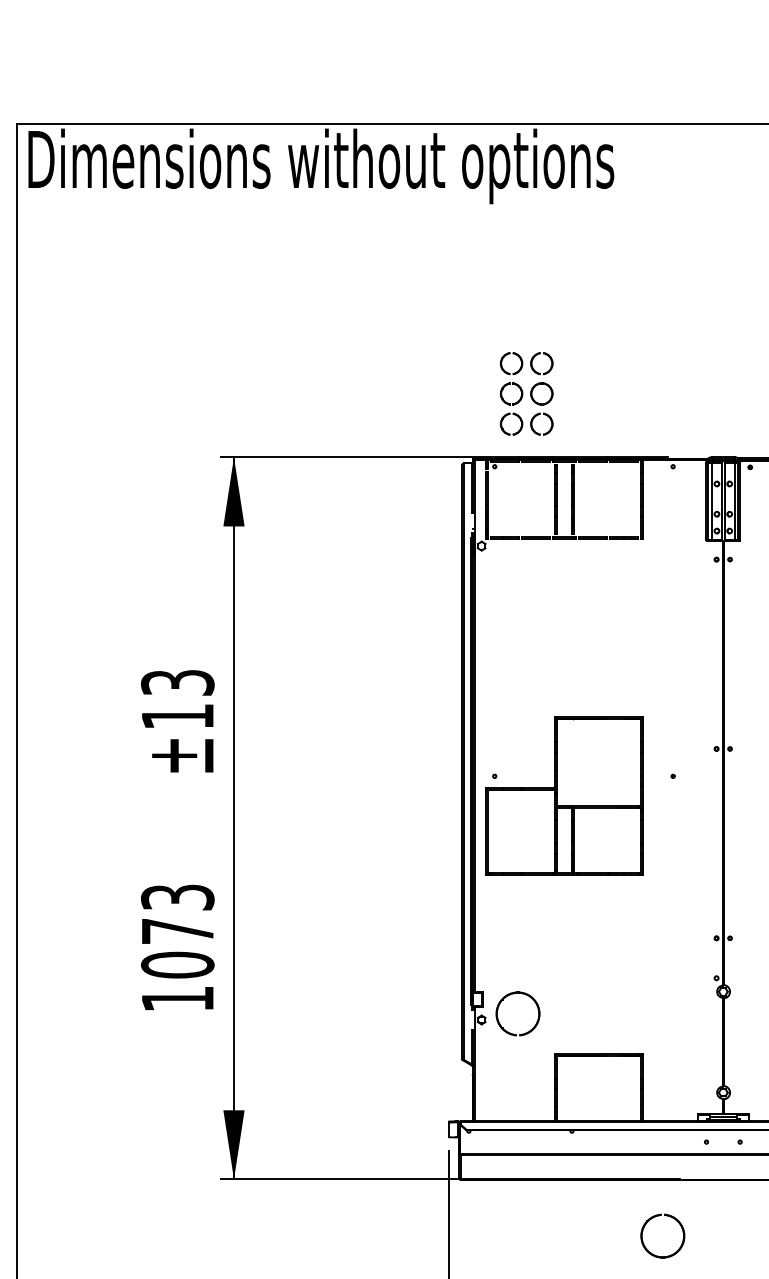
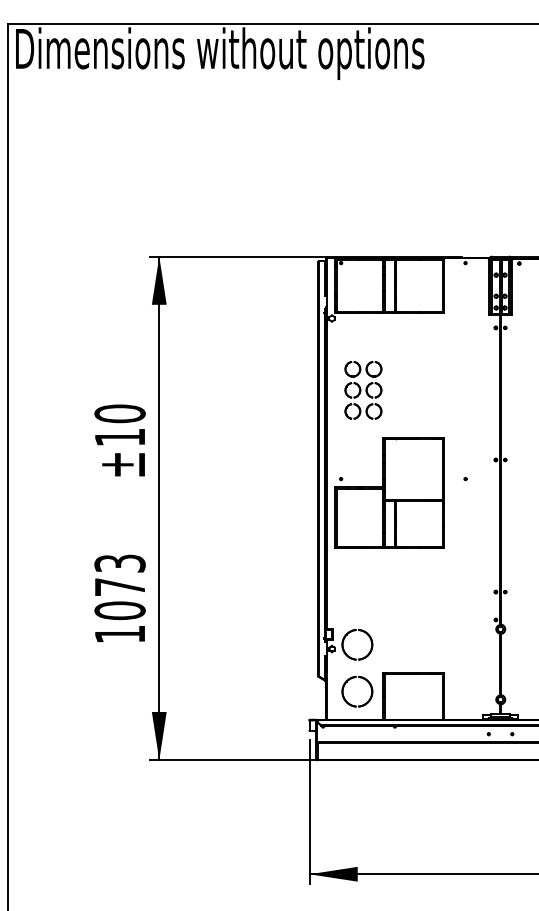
part: (526, 394) -> (363, 390), moved
text: (176, 682) -> (119, 413), ±13 -> ±10
part: (658, 1217) -> (354, 678), moved

